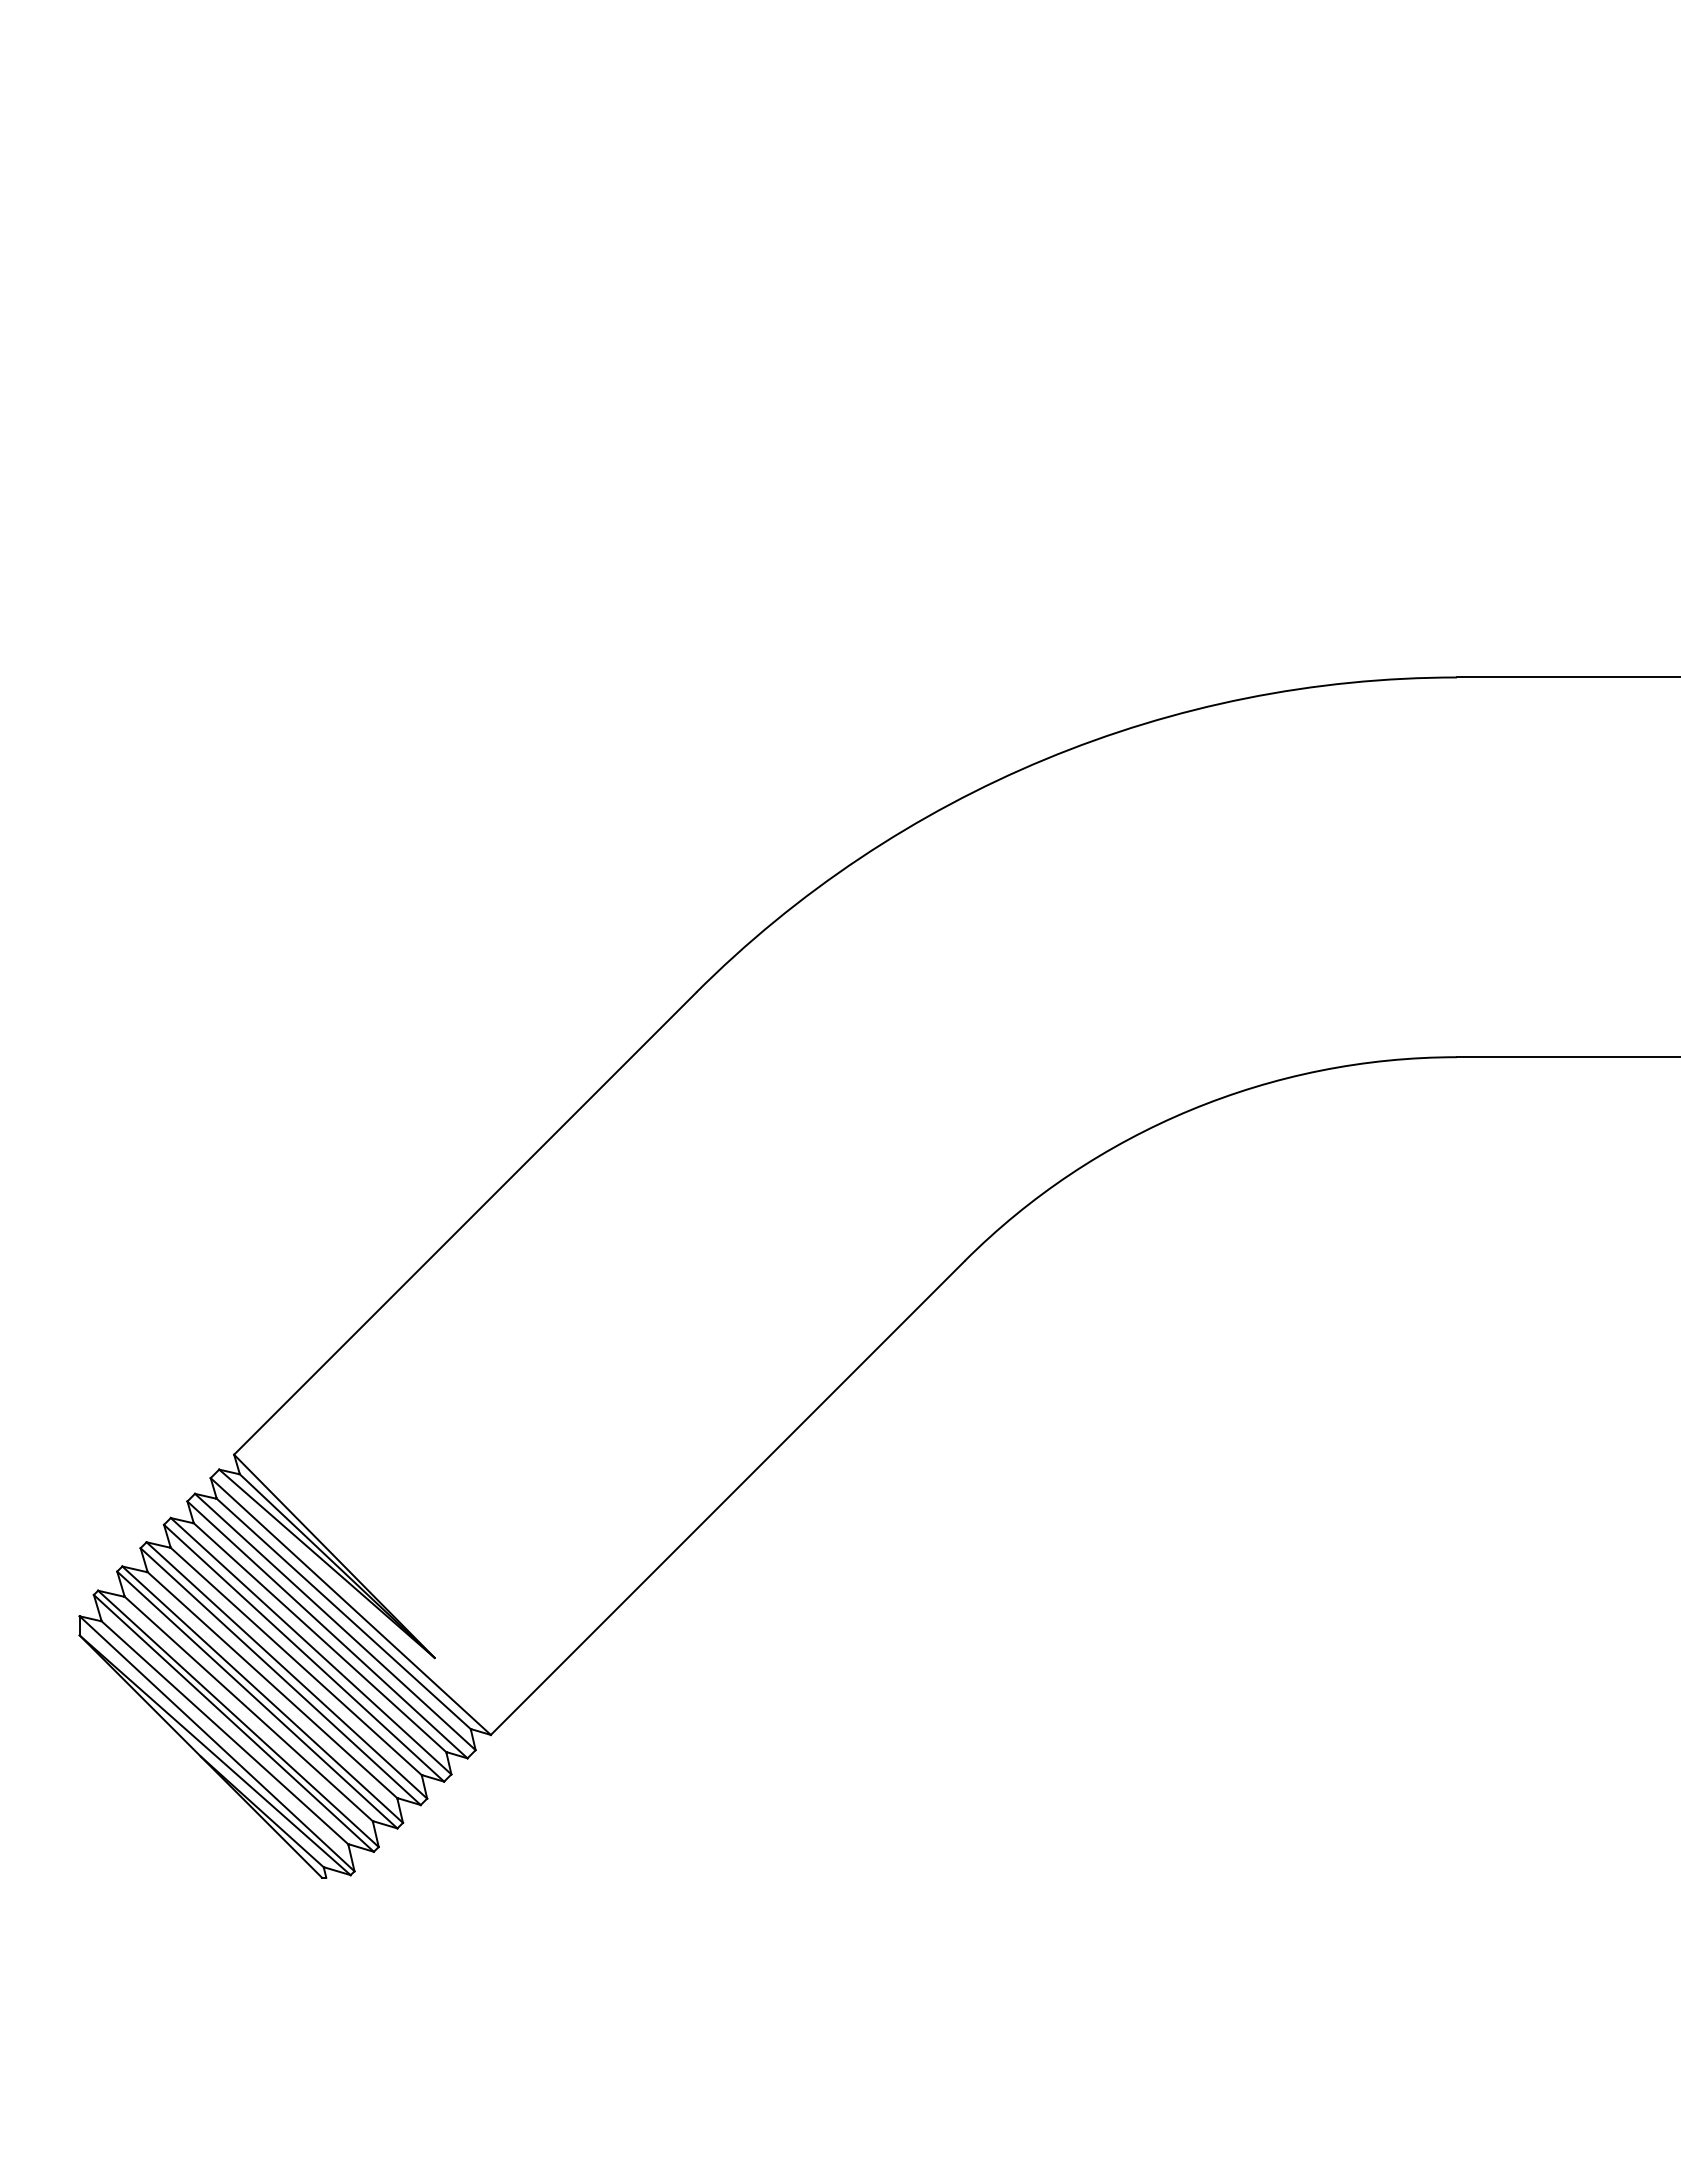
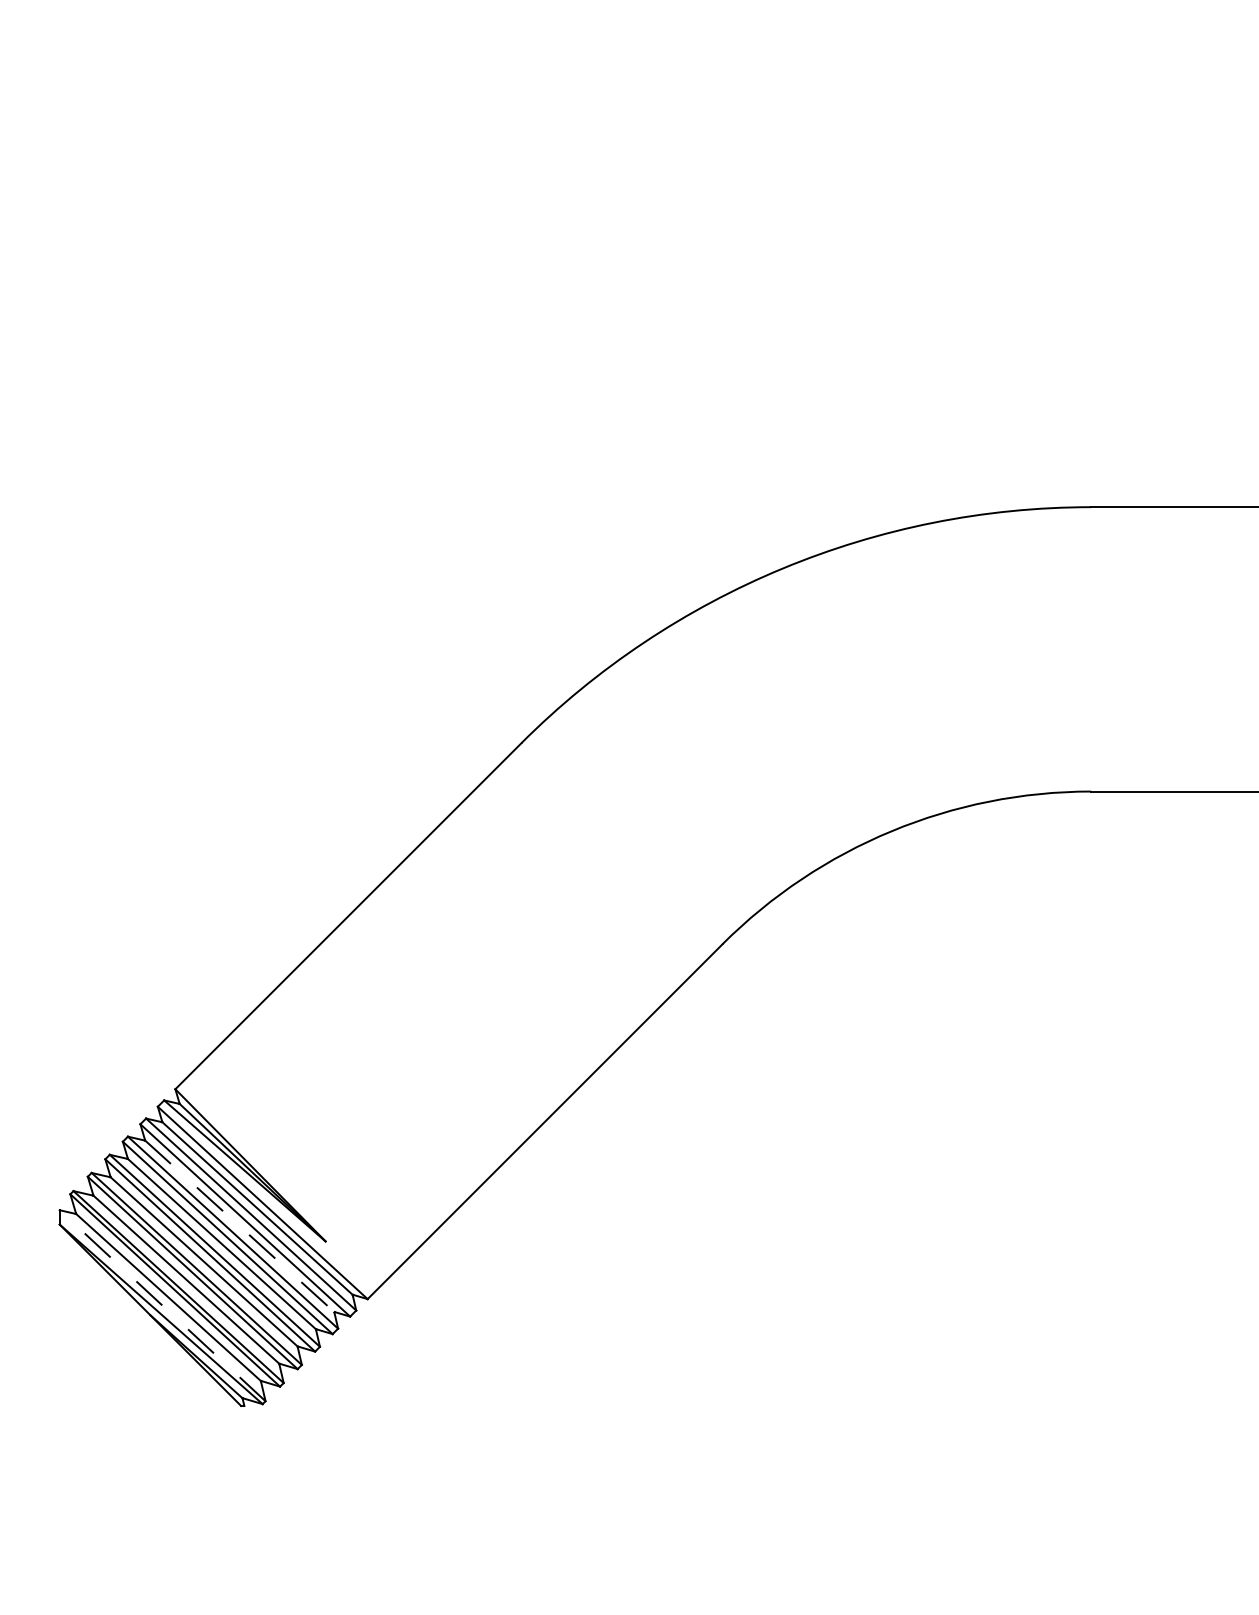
line: (320, 1638) -> (240, 1226), solid -> dashed
line: (217, 1743) -> (162, 1305), solid -> dashed

